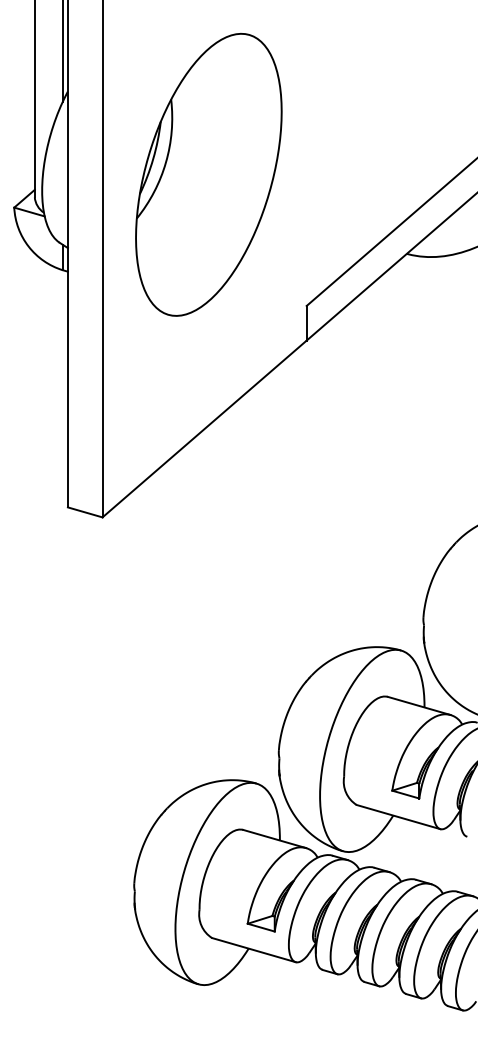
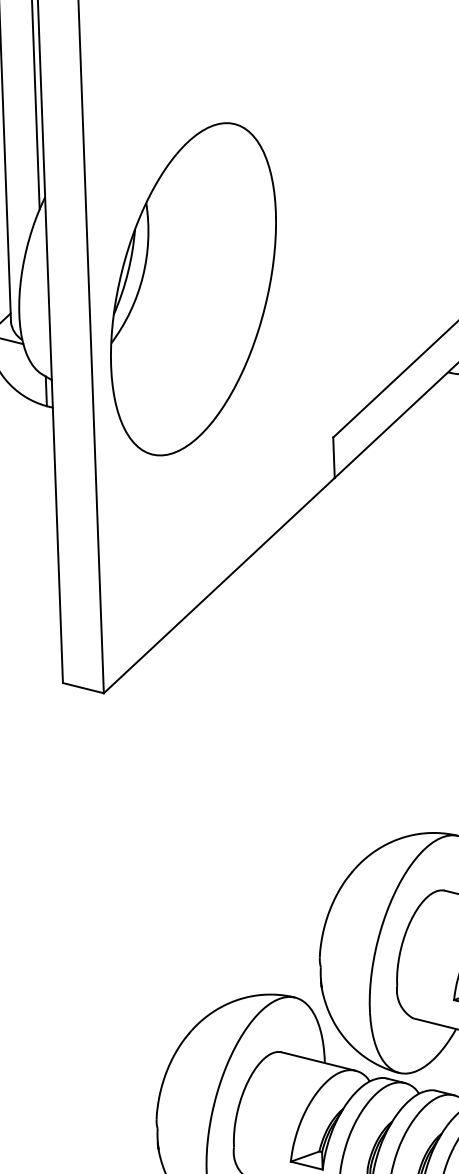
part: (208, 174) -> (193, 288), moved

